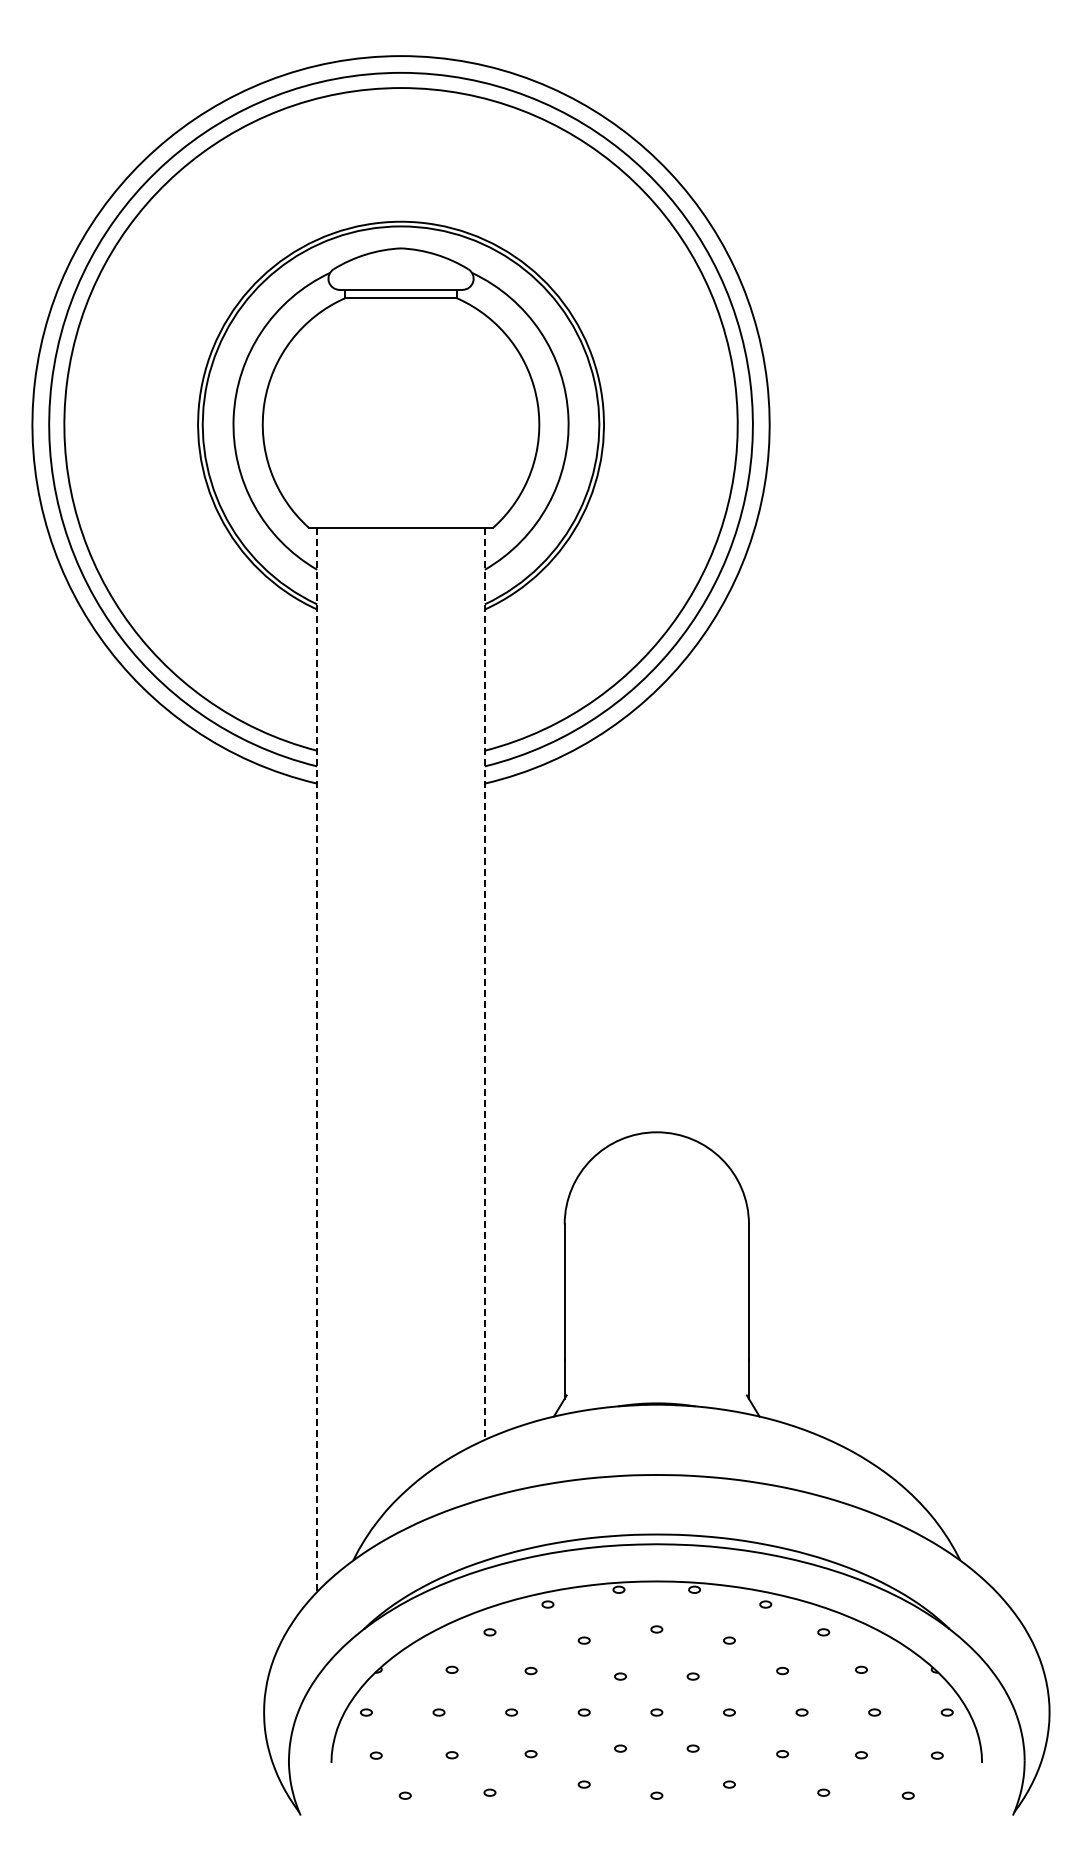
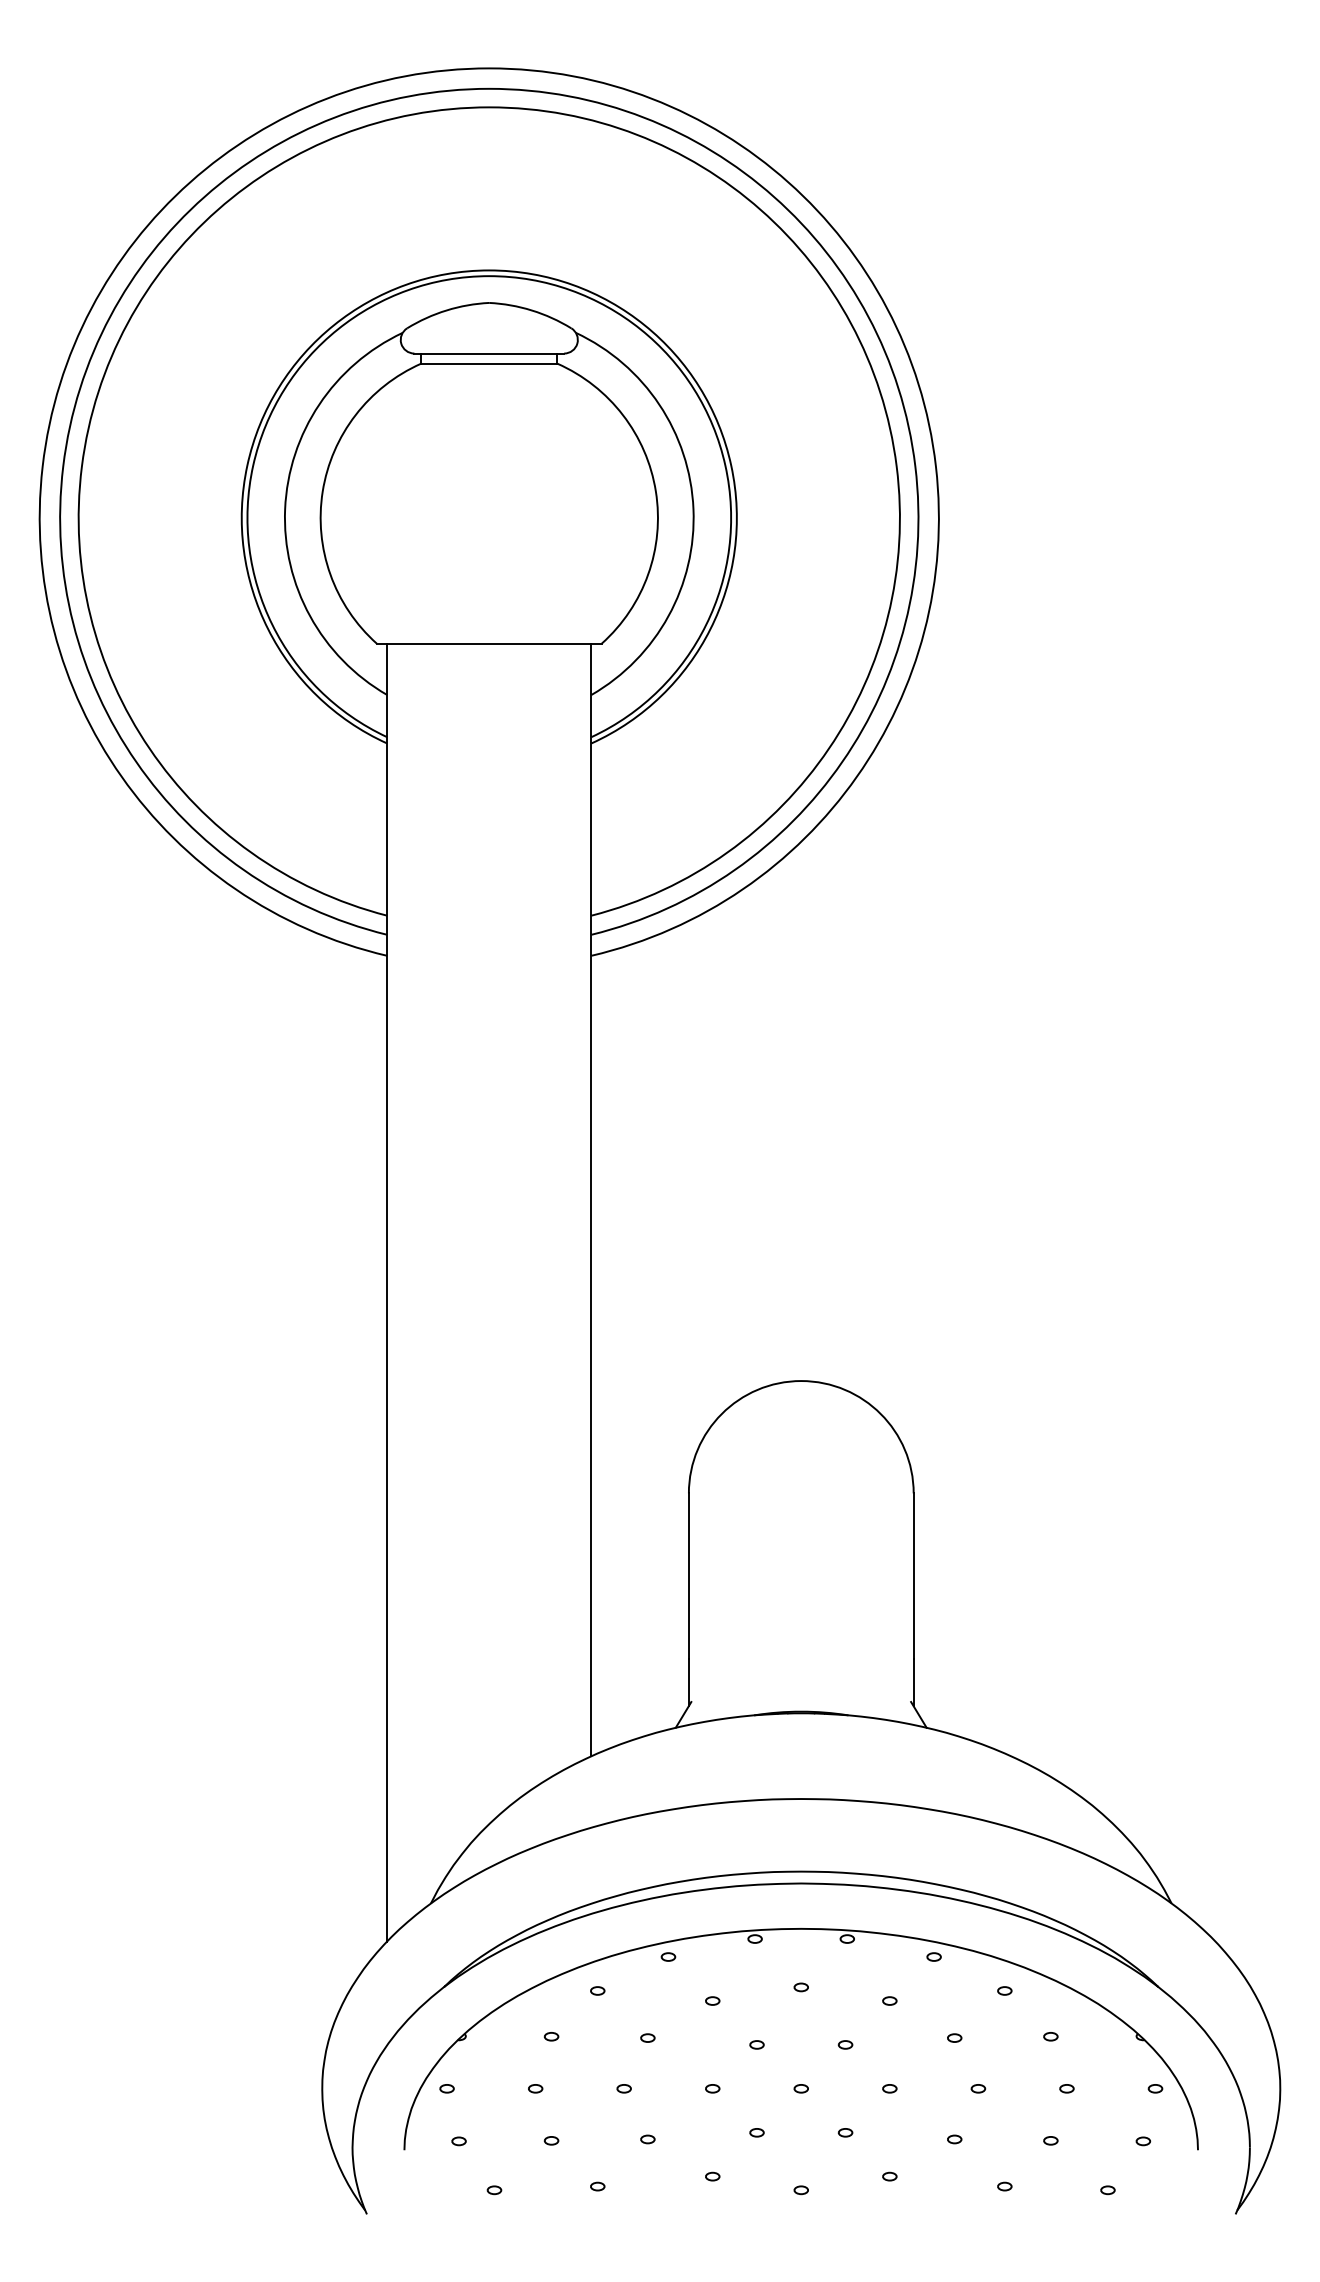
line: (484, 984) -> (591, 1200), dashed -> solid
line: (317, 1060) -> (387, 1293), dashed -> solid

